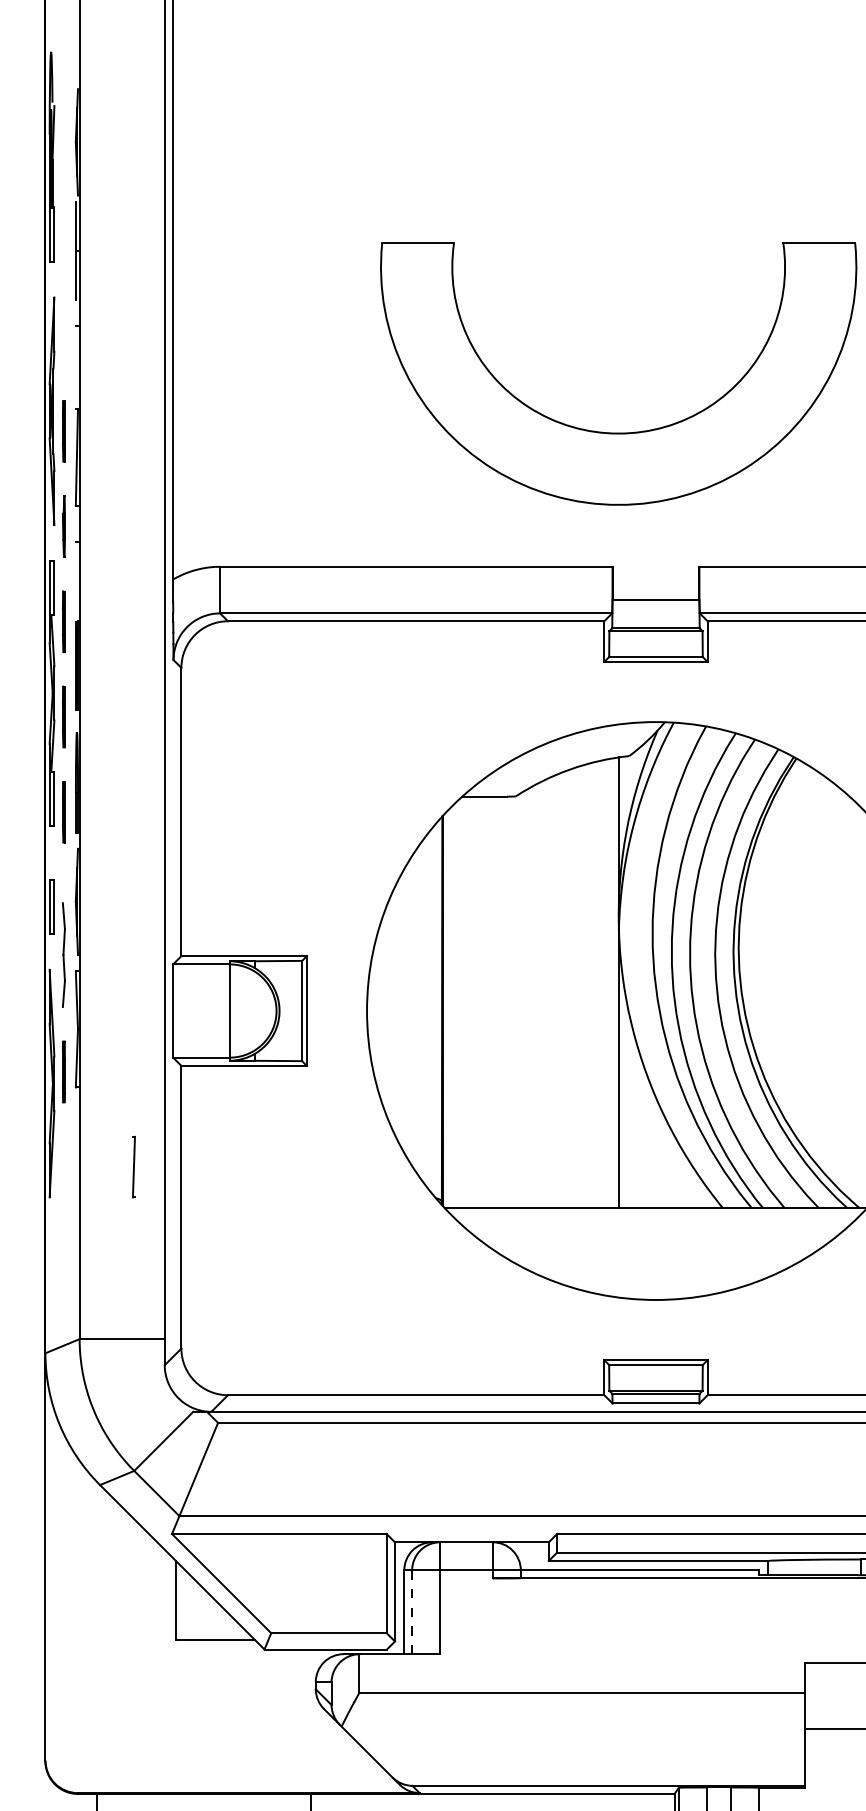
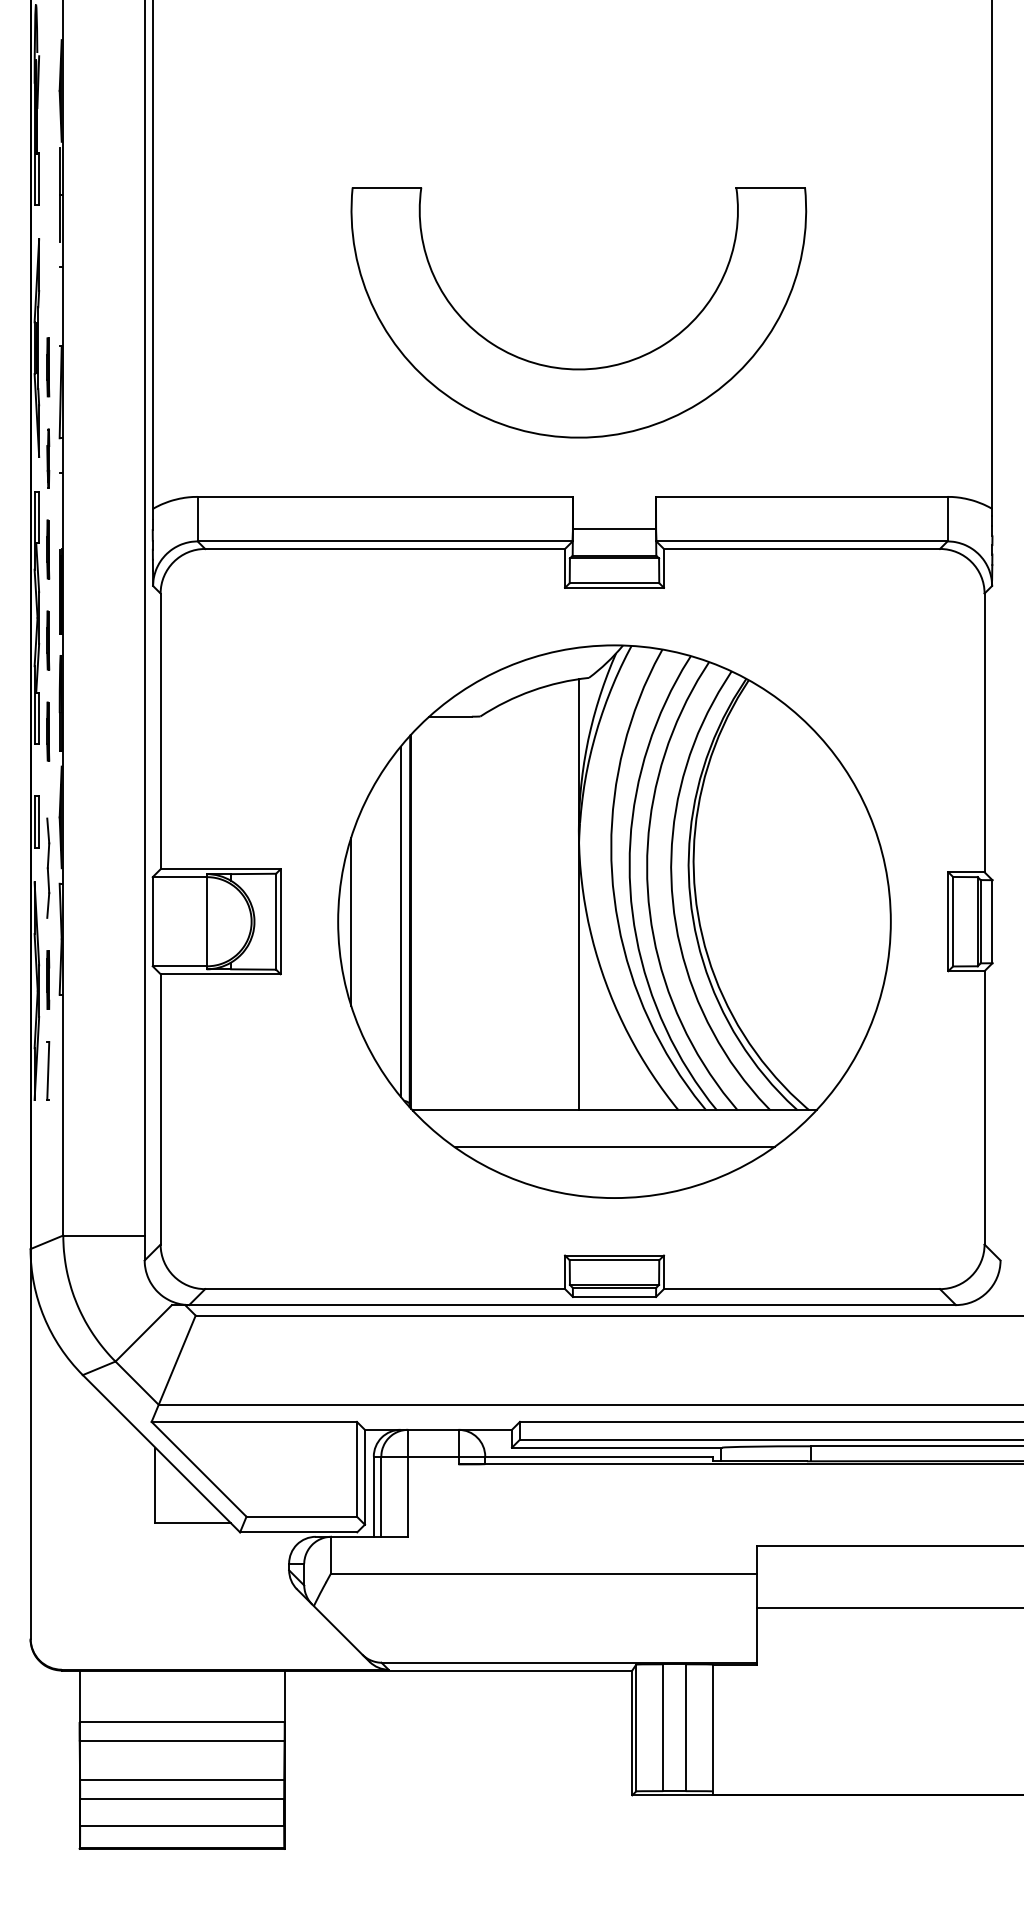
line: (380, 1010) -> (351, 921), added
line: (432, 1010) -> (400, 921), added
part: (134, 1166) -> (48, 1070), moved
line: (655, 1246) -> (614, 1146), added
line: (412, 1612) -> (381, 1496), dashed -> solid

